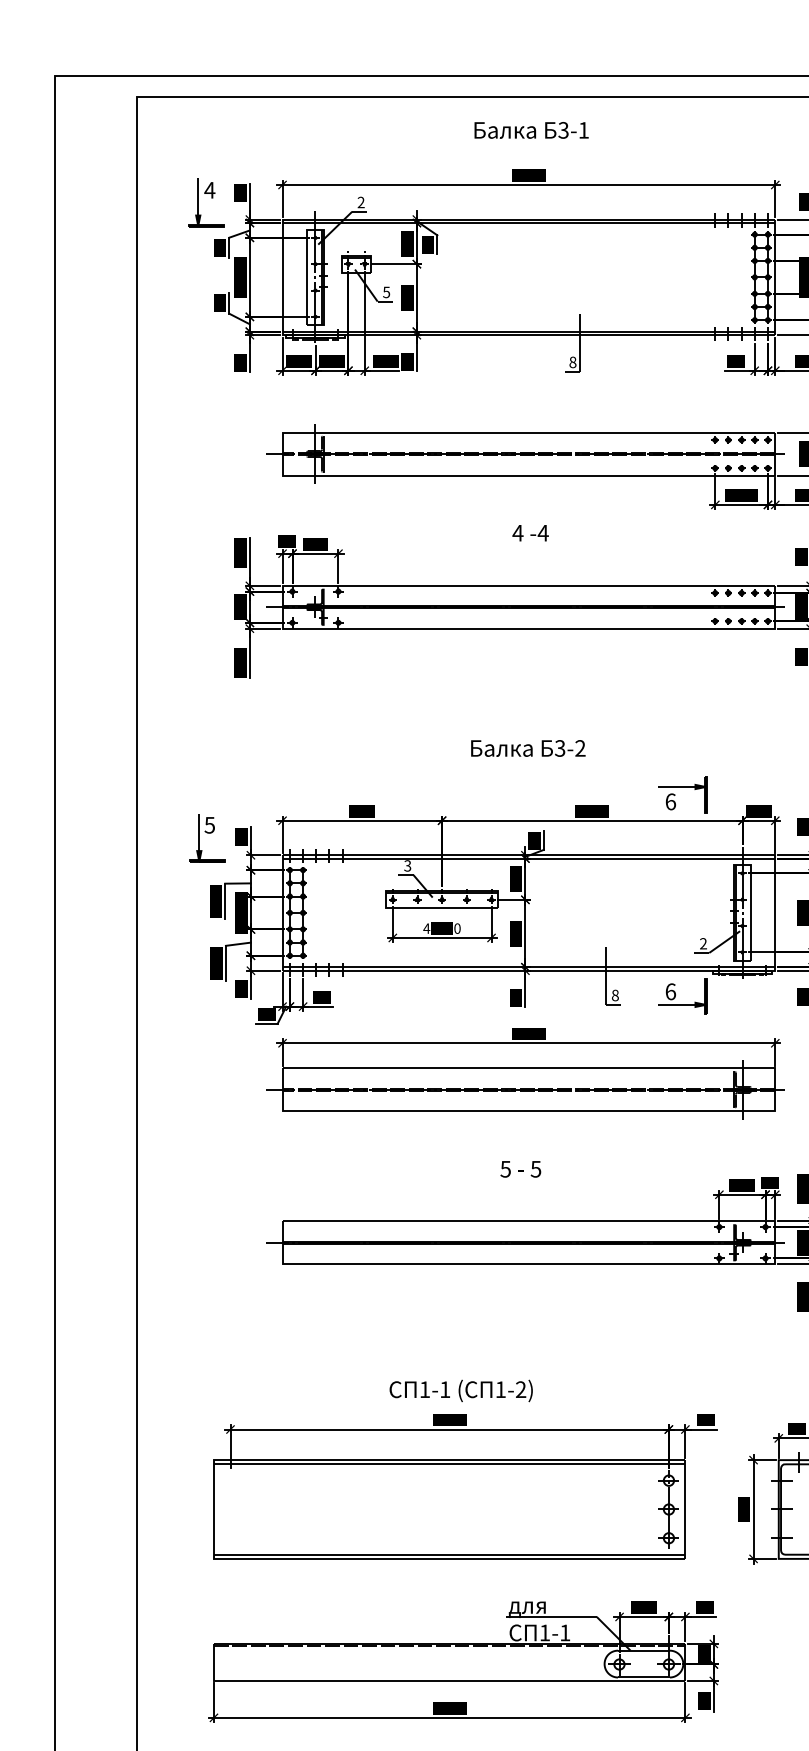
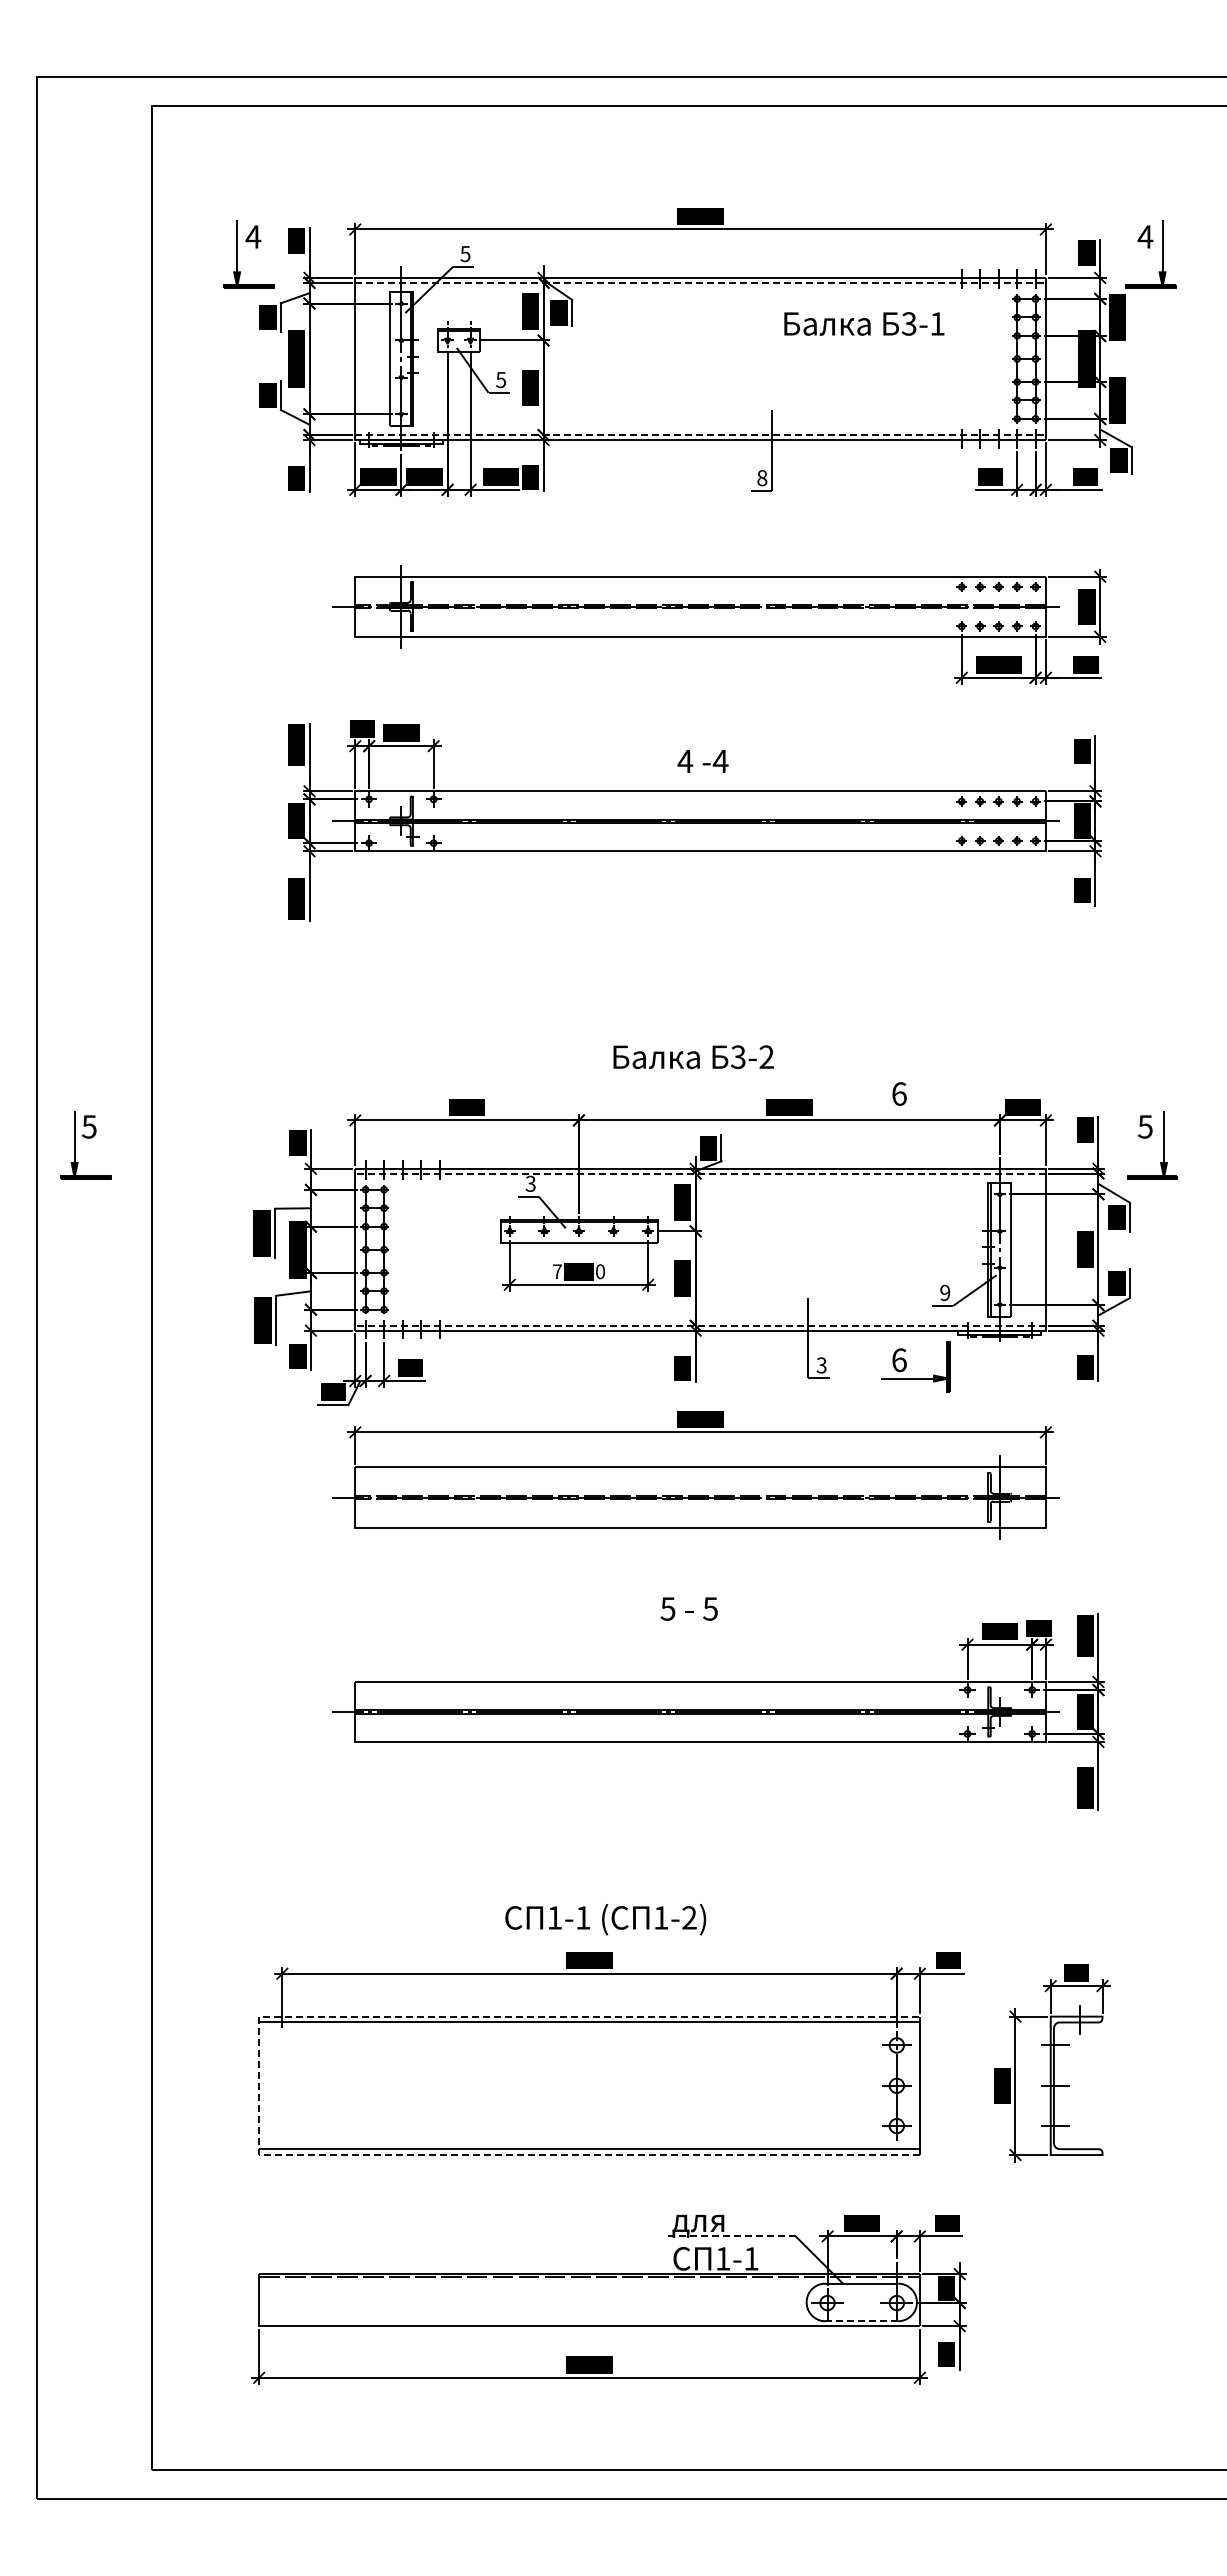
text: (531, 130) -> (864, 323), moved
text: (361, 202) -> (465, 253), 2 -> 5
line: (529, 222) -> (701, 282), solid -> dashed
line: (529, 332) -> (701, 435), solid -> dashed
text: (530, 533) -> (702, 761), moved
text: (528, 748) -> (693, 1057), moved
part: (682, 787) -> (915, 1073), removed
part: (207, 833) -> (85, 1138), moved
line: (528, 858) -> (700, 1173), solid -> dashed
text: (426, 928) -> (557, 1271), 4x150 -> 7x150
text: (703, 944) -> (945, 1293), 2 -> 9
line: (528, 967) -> (700, 1325), solid -> dashed
text: (615, 995) -> (821, 1365), 8 -> 3
line: (214, 1509) -> (259, 2085), solid -> dashed
line: (550, 1617) -> (731, 2236), solid -> dashed
line: (644, 1677) -> (862, 2321), solid -> dashed

